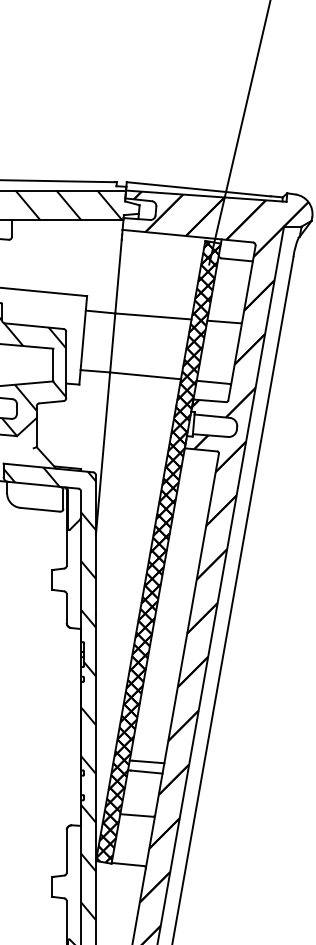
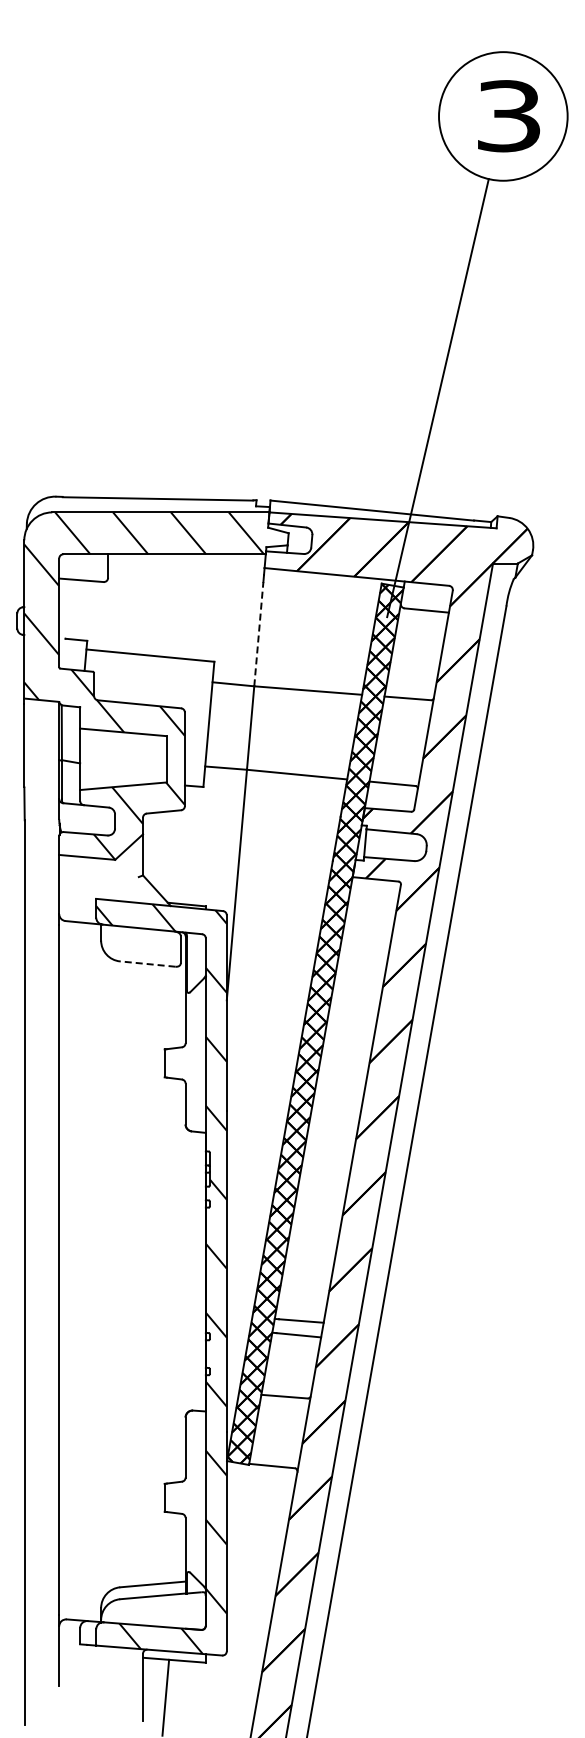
line: (118, 276) -> (258, 633), solid -> dashed
line: (39, 510) -> (147, 964), solid -> dashed

